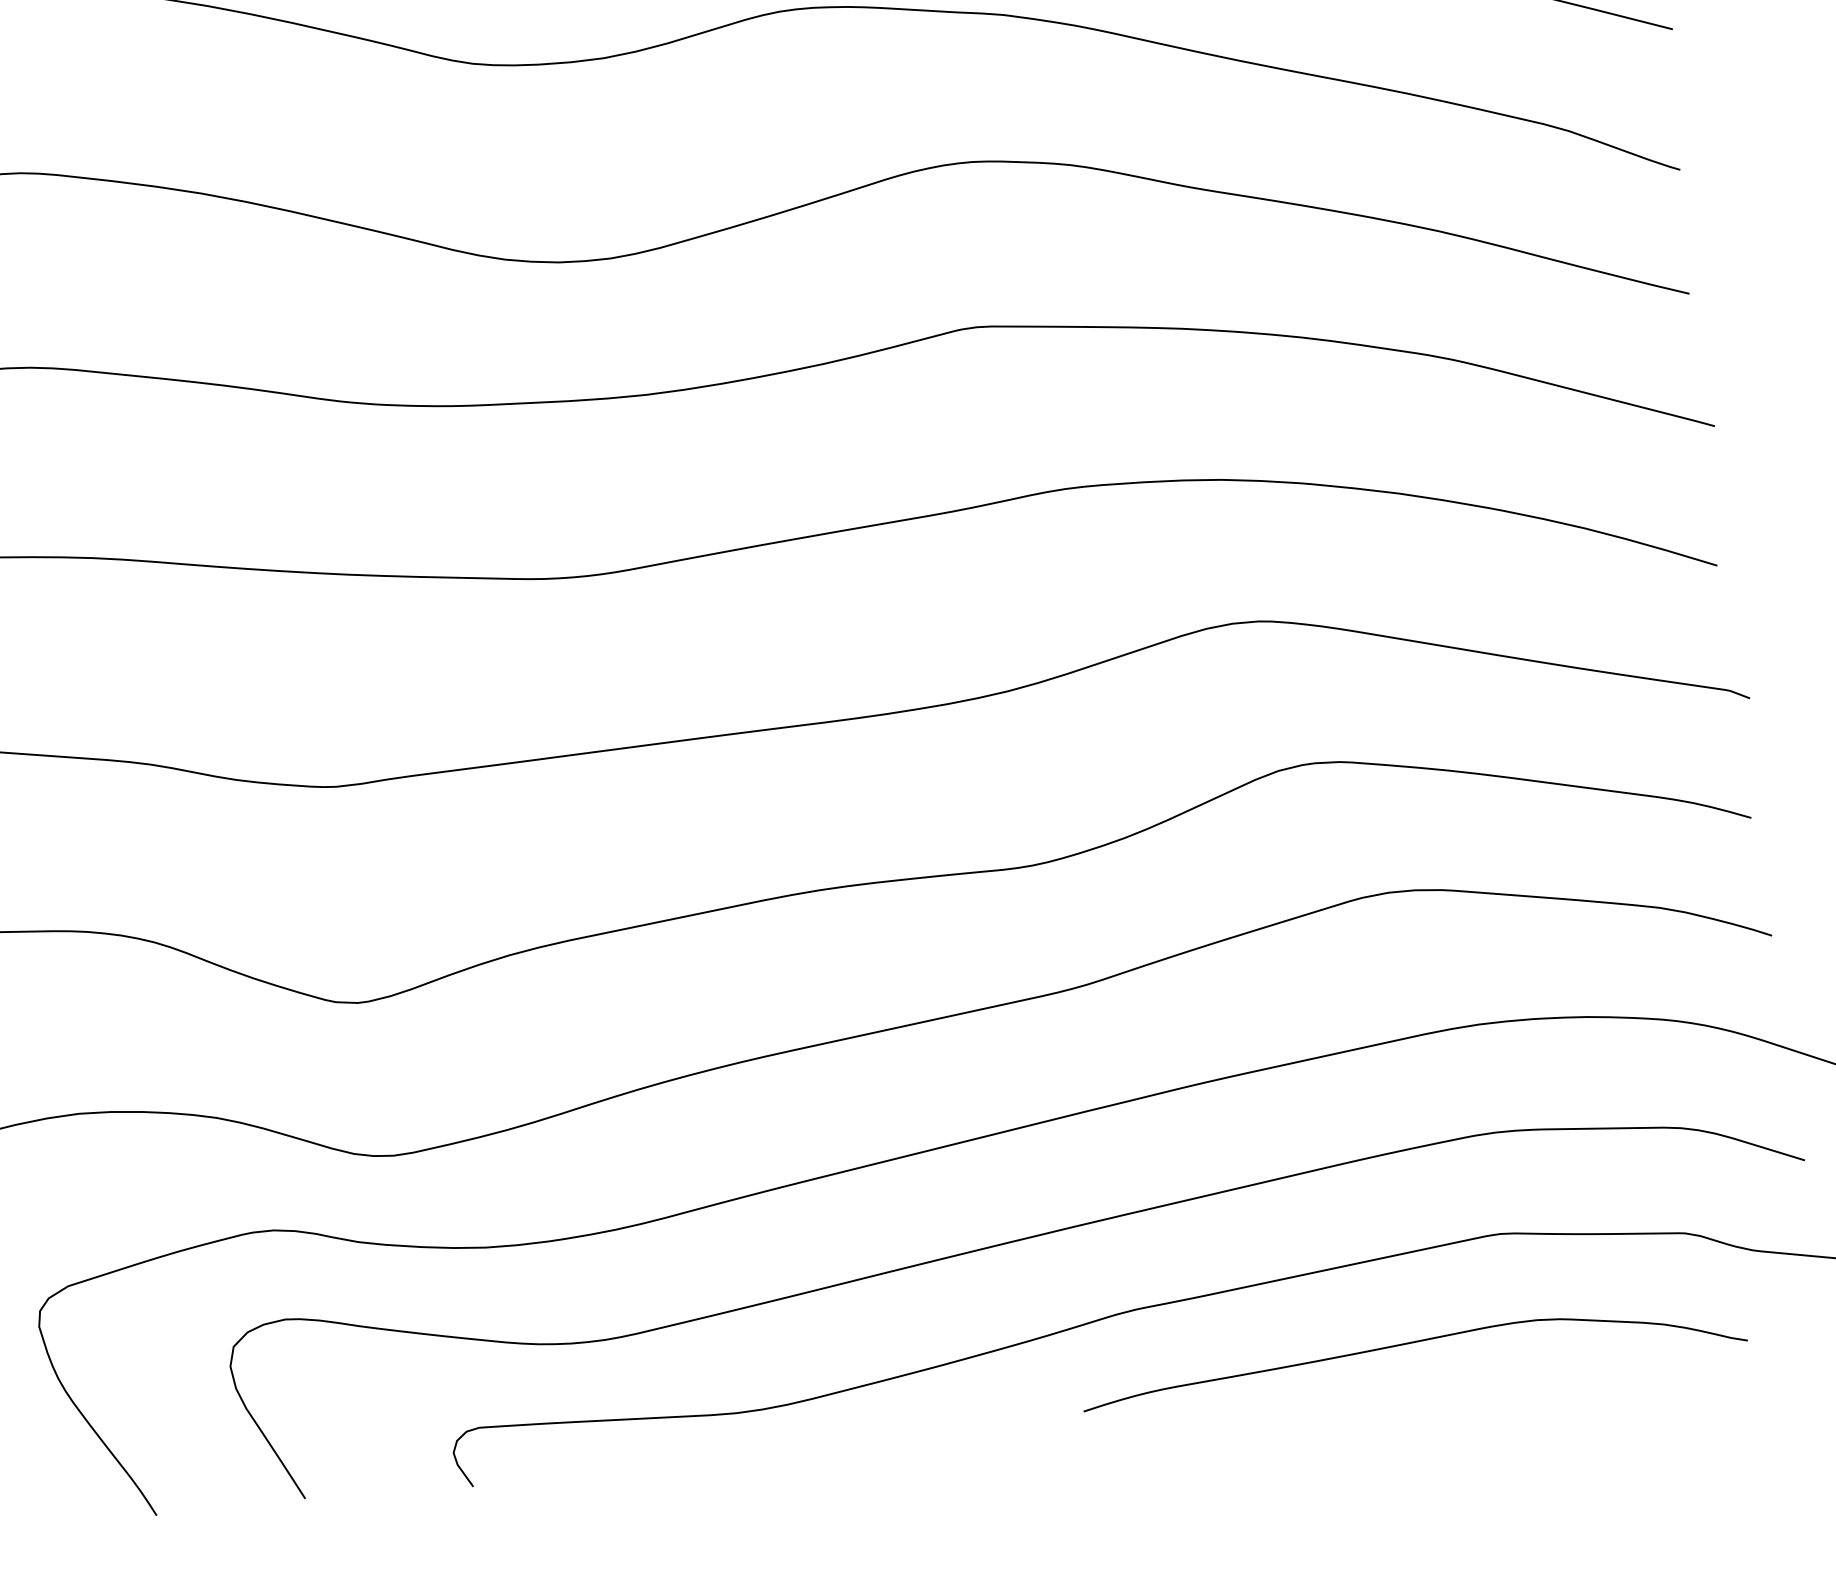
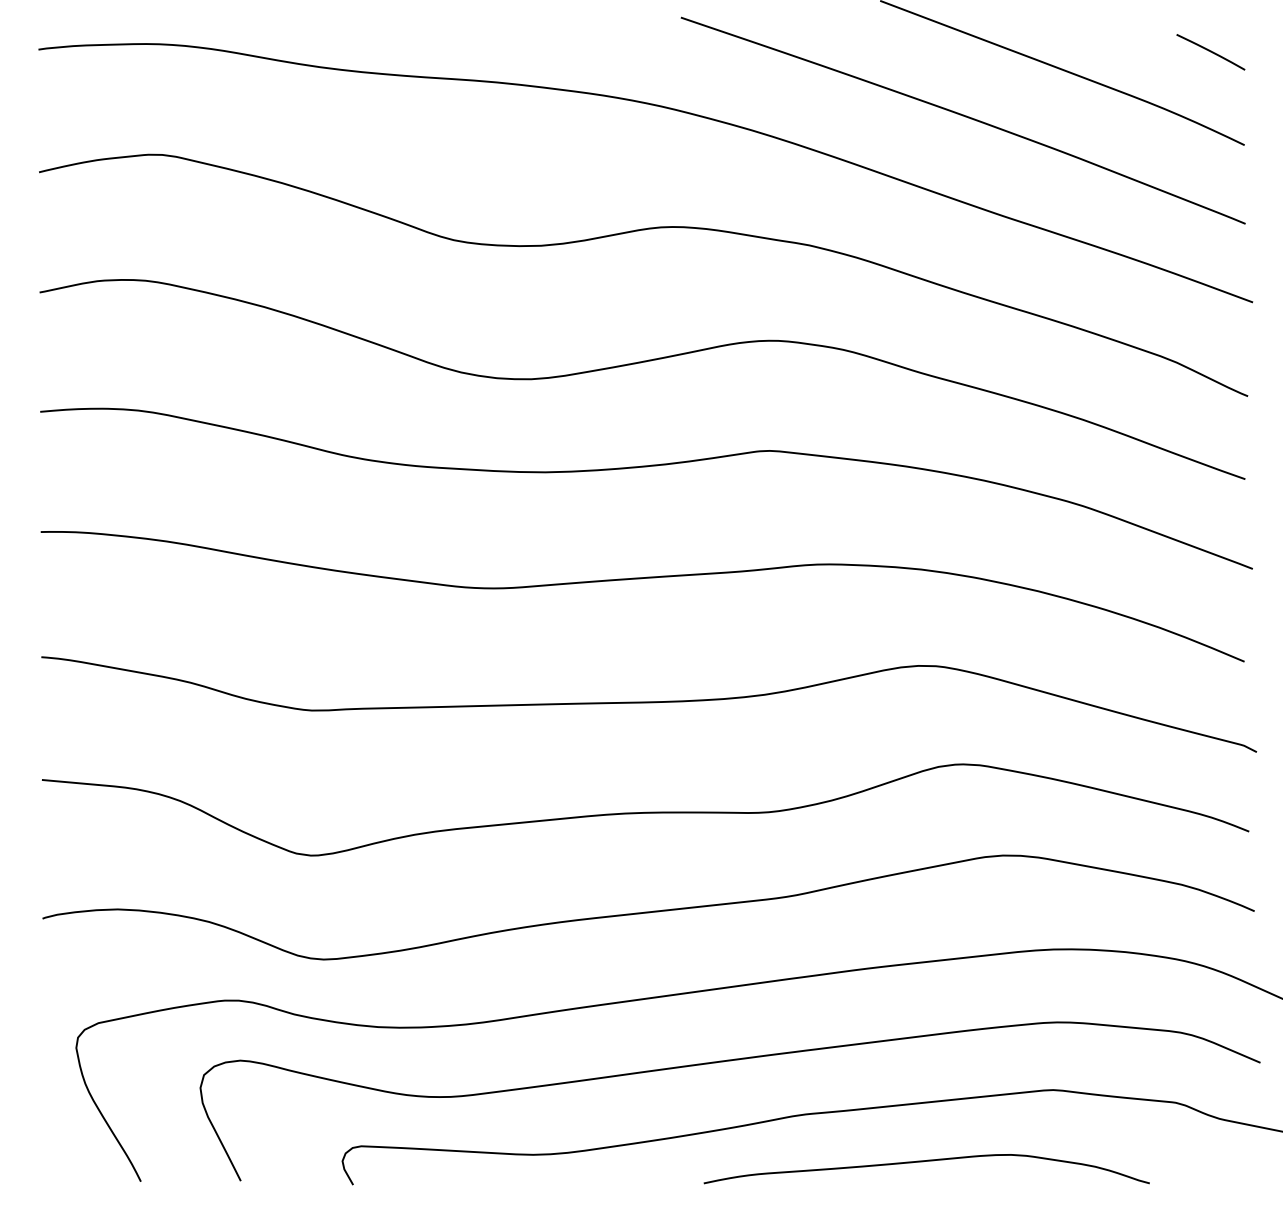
curve: (1407, 1345) -> (923, 1162), moved

